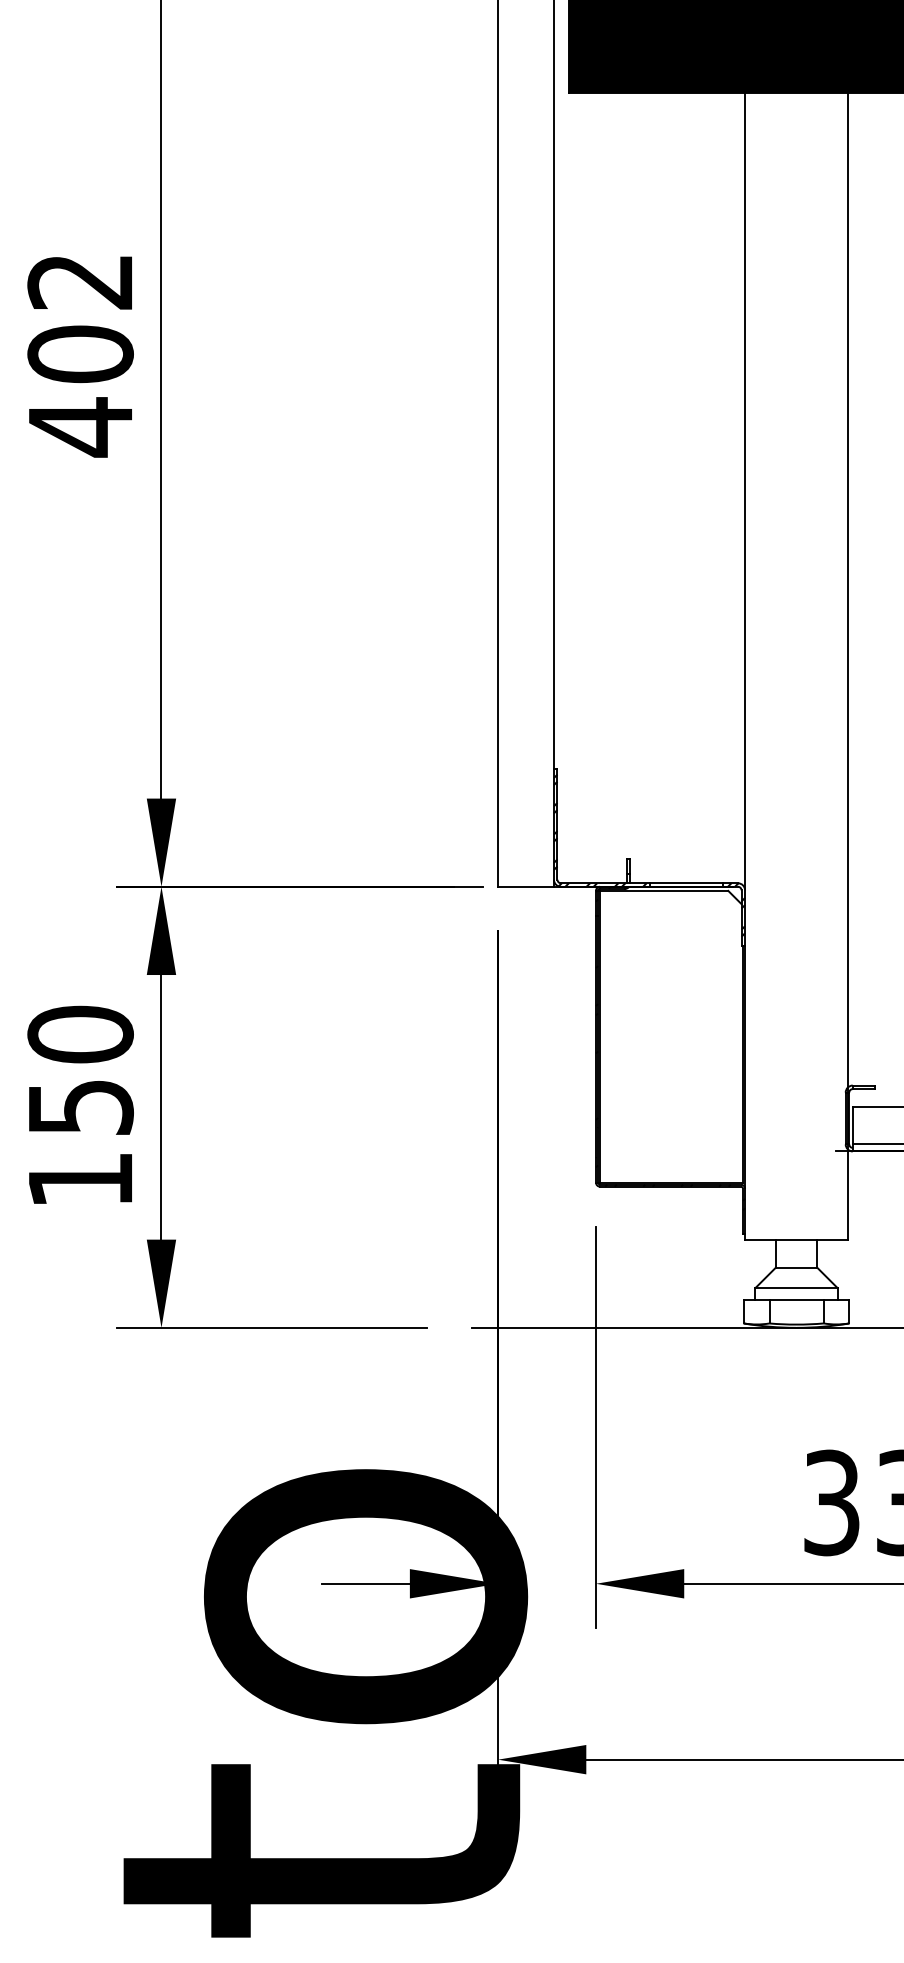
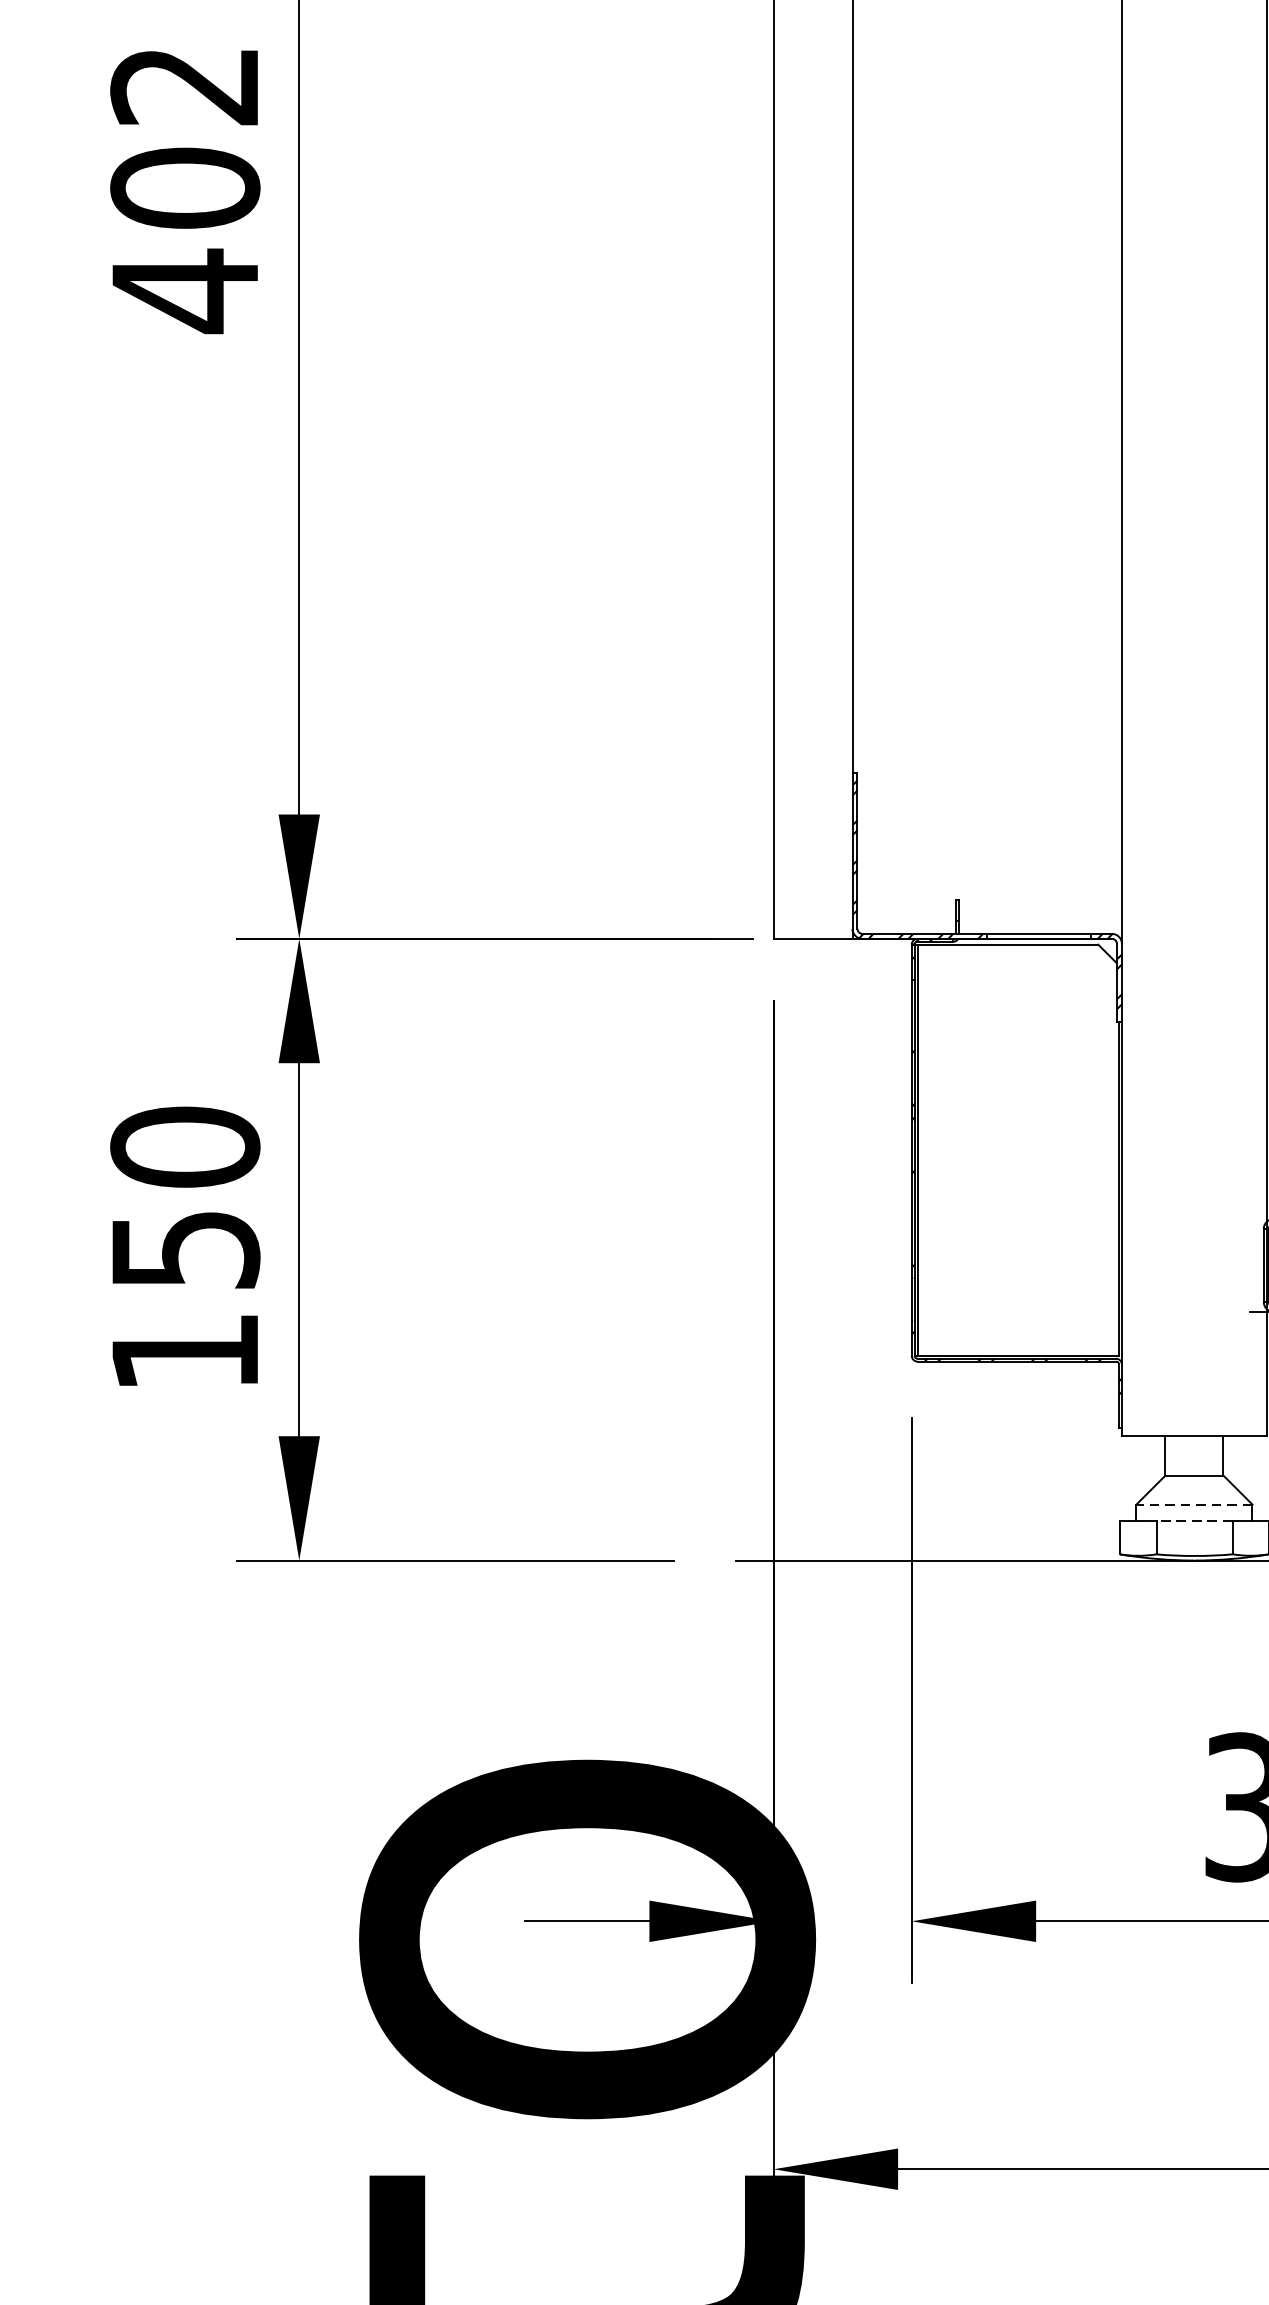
line: (796, 1288) -> (1194, 1505), solid -> dashed
line: (796, 1299) -> (1194, 1520), solid -> dashed

